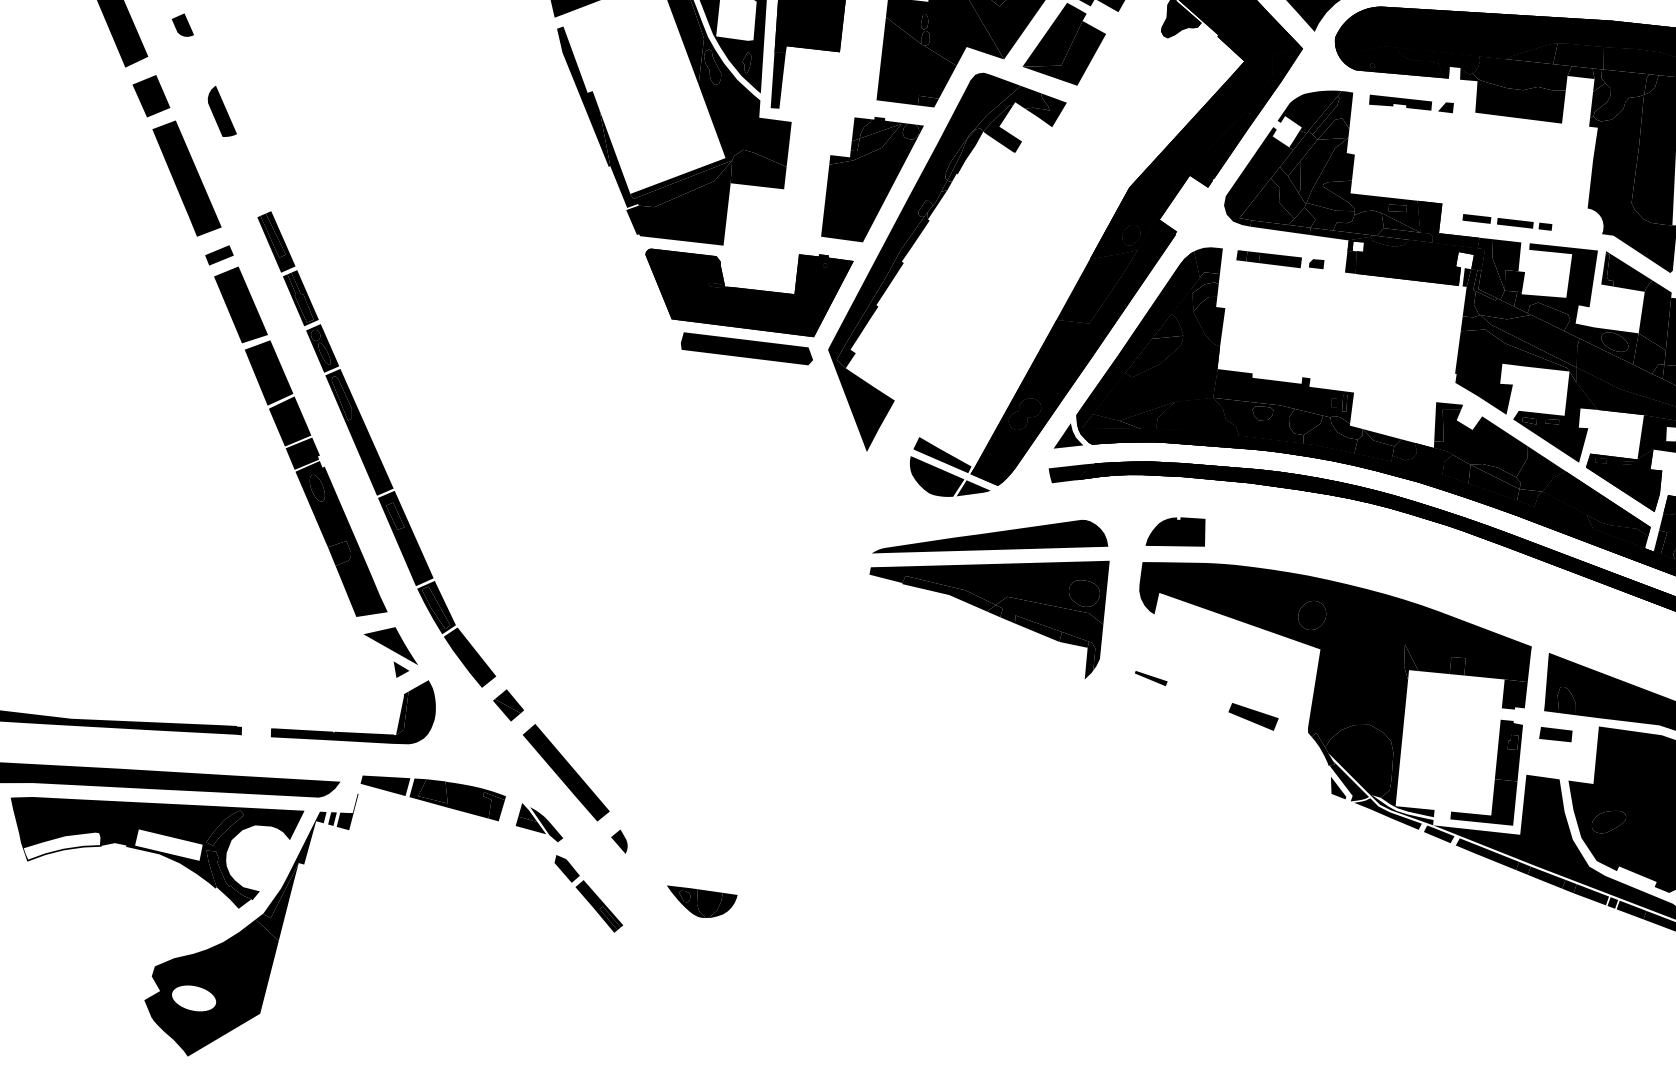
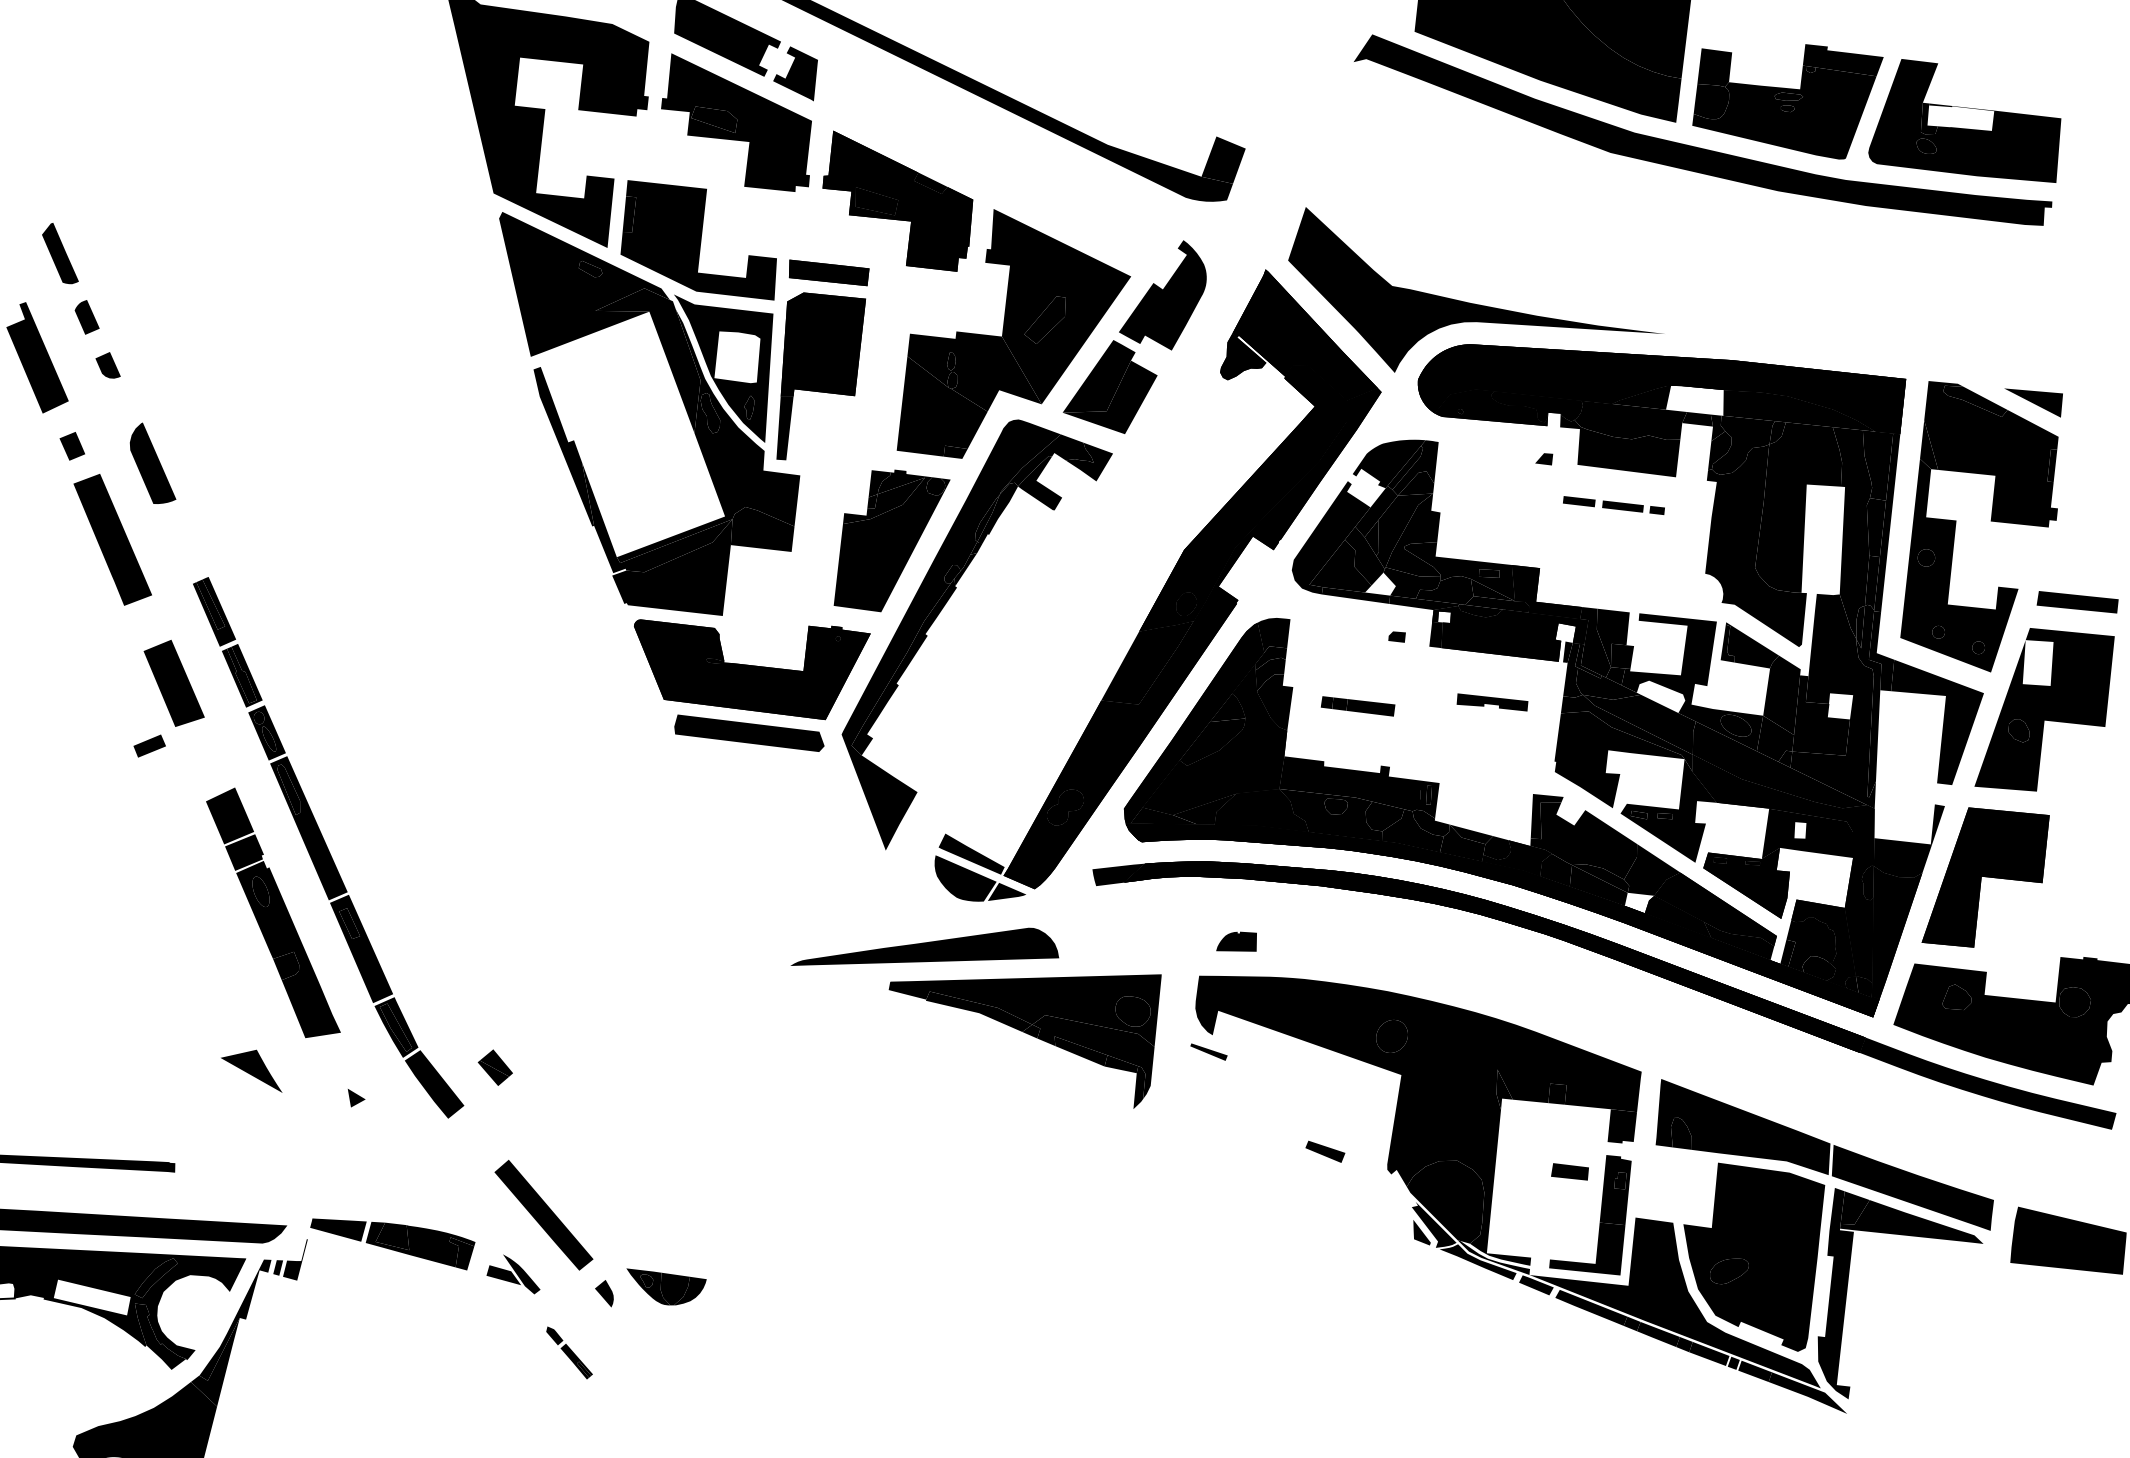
fill: (1578, 56) -> (1694, 400), removed
part: (151, 96) -> (72, 446), size x0.6
part: (1400, 102) -> (1492, 702), moved
part: (221, 111) -> (152, 463), size x1.4
fill: (1297, 140) -> (1375, 496), removed
fill: (1302, 217) -> (1380, 583), removed
part: (1507, 222) -> (1613, 505), moved
part: (219, 254) -> (149, 745), moved
part: (1268, 259) -> (1357, 706), moved
fill: (1548, 316) -> (1660, 696), removed
fill: (268, 372) -> (205, 760), removed
fill: (1068, 435) -> (1114, 831), removed
fill: (1529, 497) -> (1639, 902), removed
part: (1175, 531) -> (1236, 941), size x0.6
part: (989, 536) -> (924, 946), moved
part: (390, 645) -> (251, 1070), moved
part: (1150, 677) -> (1208, 1051), moved
part: (507, 705) -> (494, 1067), moved
part: (1253, 716) -> (1325, 1151), size x0.7
part: (352, 732) -> (301, 1169), removed
part: (1555, 734) -> (1569, 1171), moved
fill: (1323, 749) -> (1404, 1188), removed
fill: (528, 812) -> (500, 1260), removed
part: (588, 893) -> (569, 1352), size x0.6
part: (702, 901) -> (666, 1286), moved

